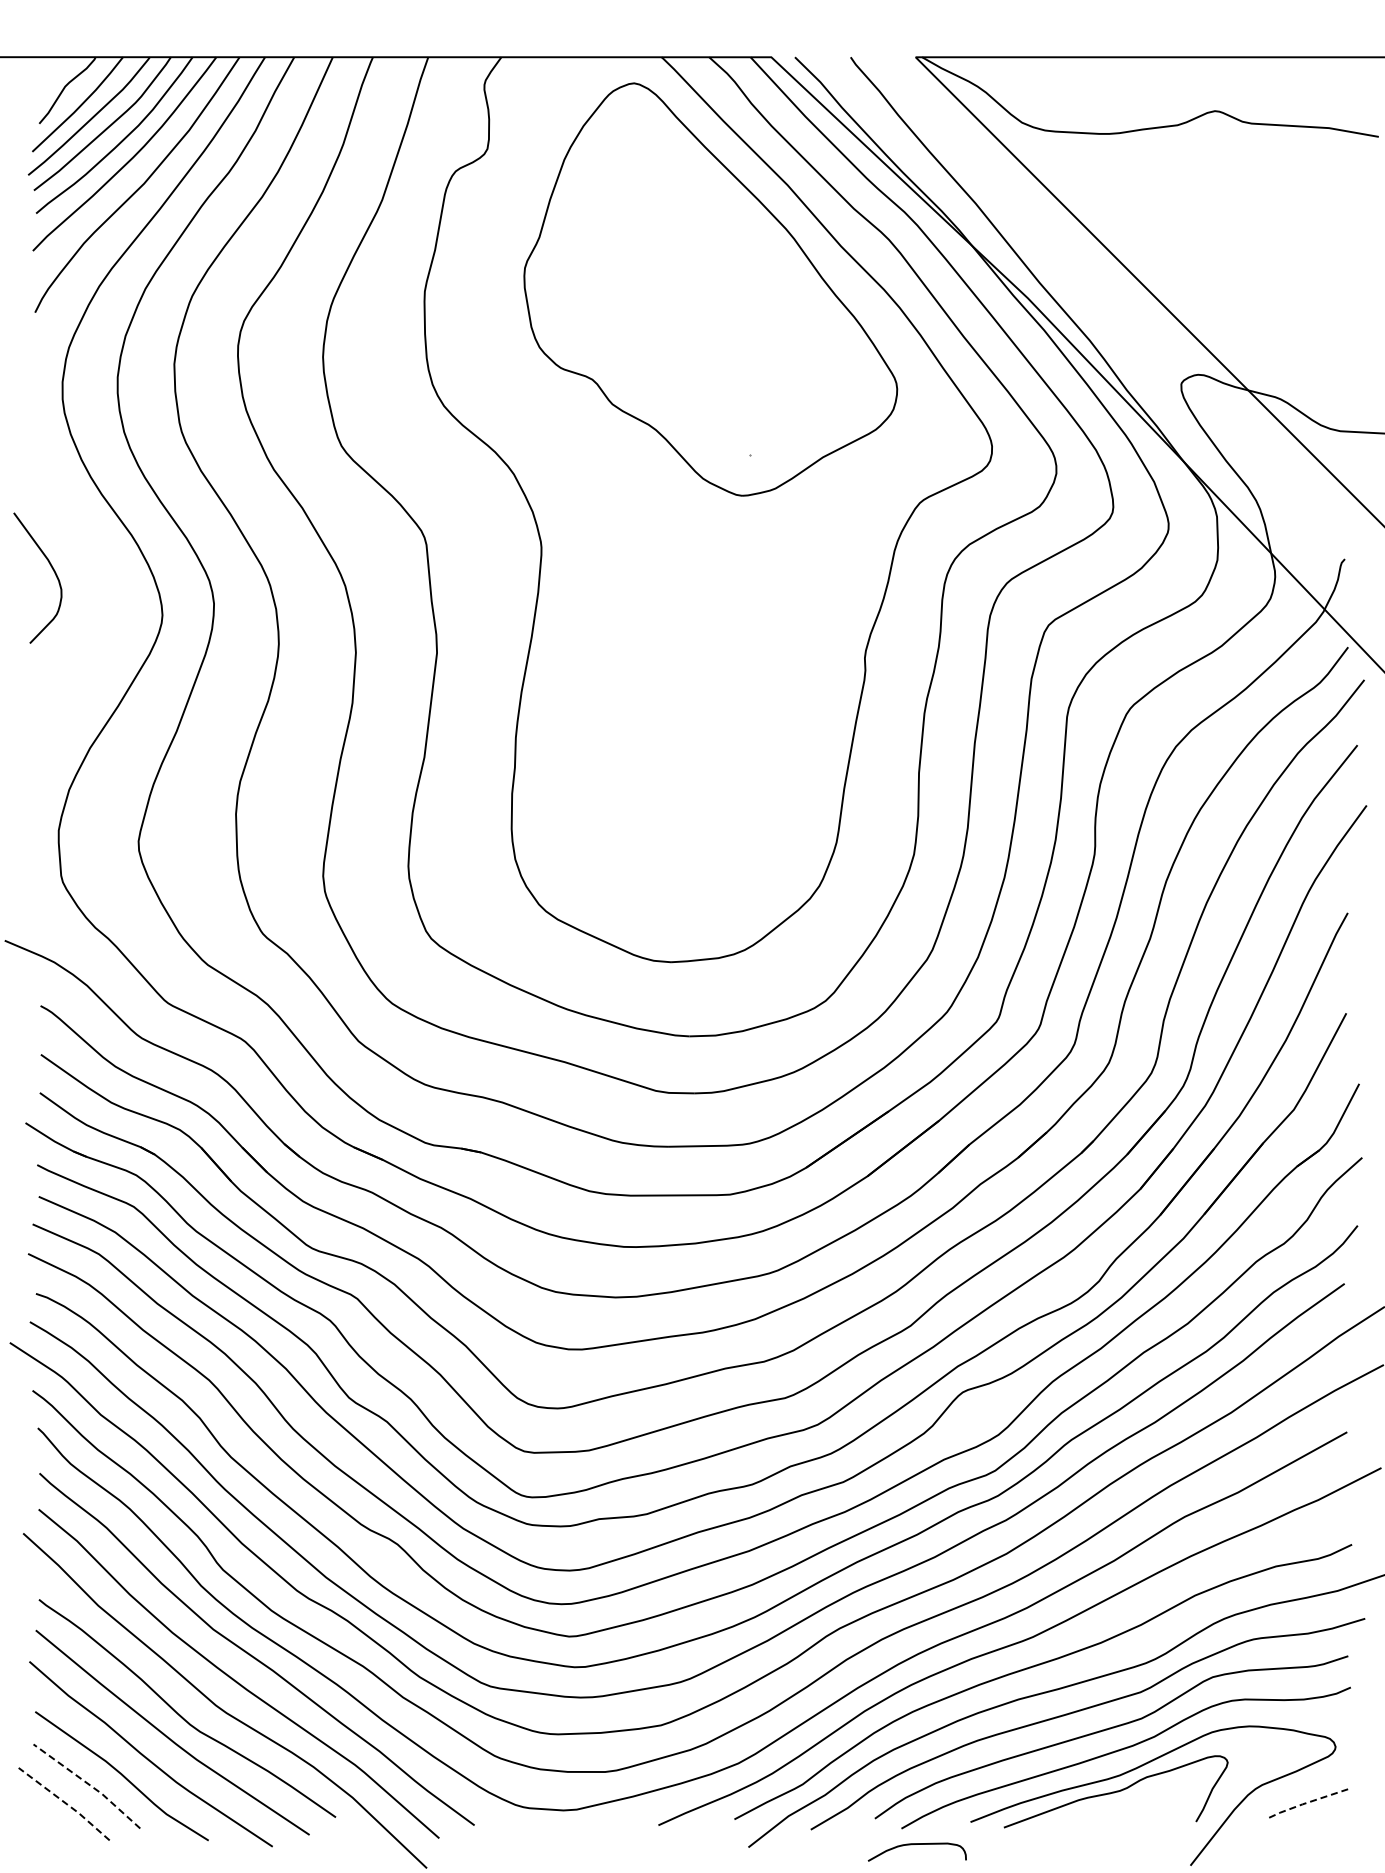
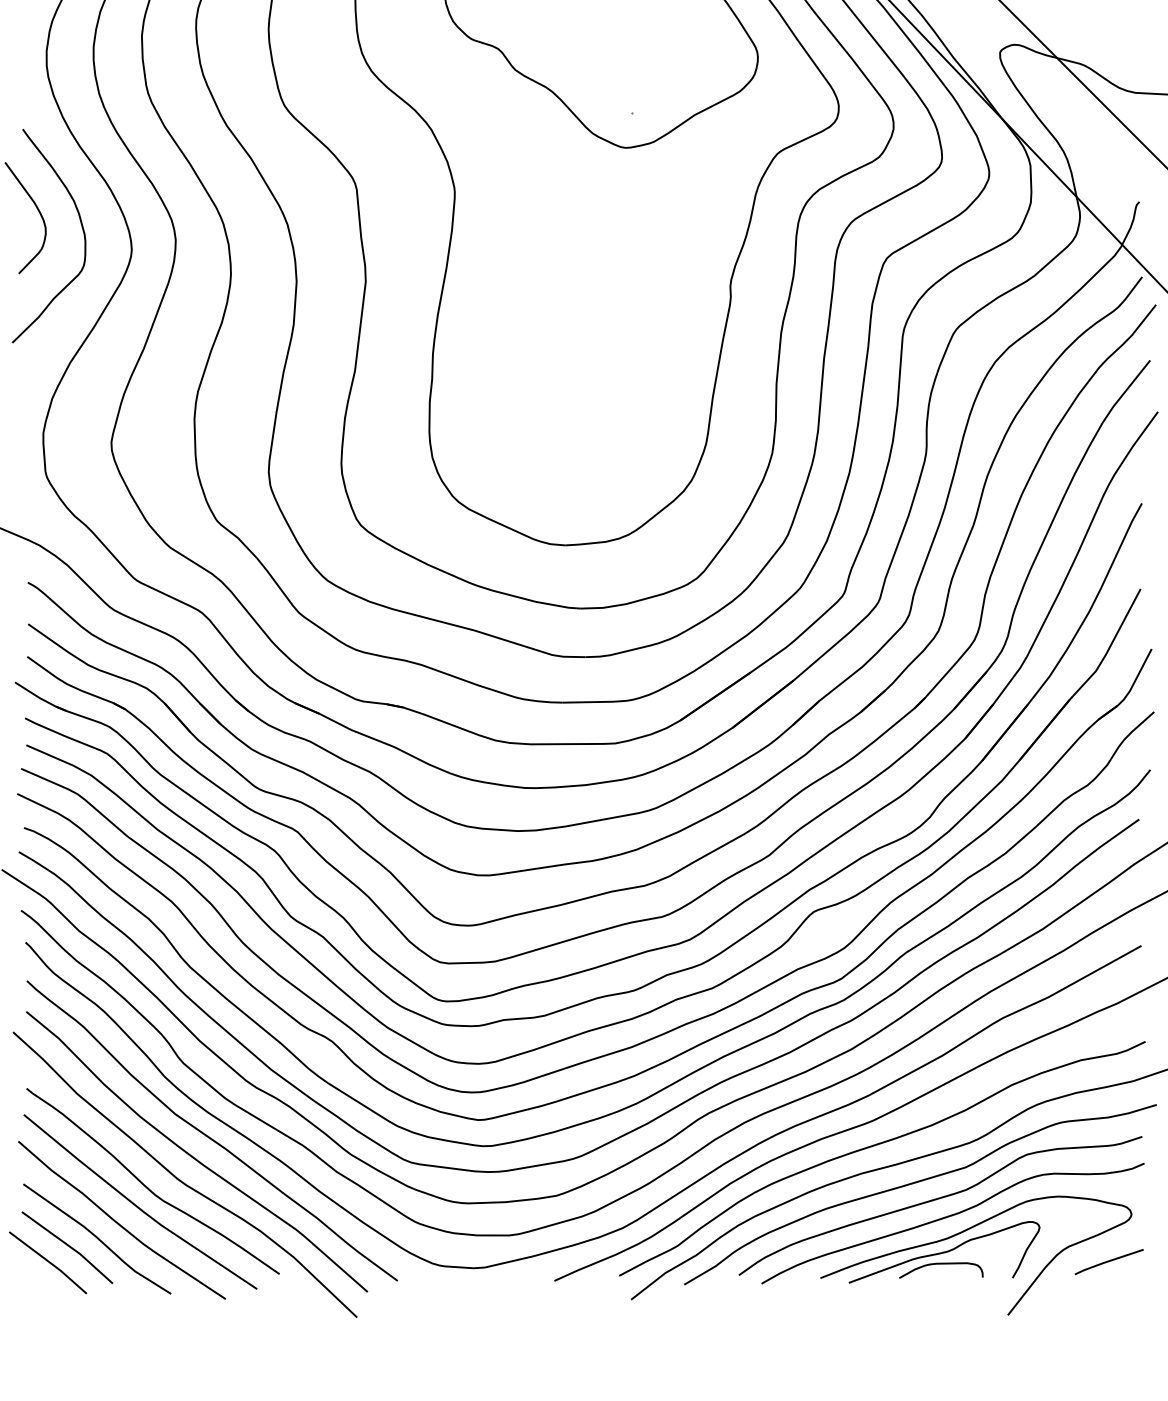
curve: (103, 588) -> (81, 226), added
line: (89, 1784) -> (69, 1246), dashed -> solid
line: (65, 1802) -> (49, 1261), dashed -> solid
line: (1308, 1802) -> (1108, 1261), dashed -> solid
curve: (916, 1844) -> (940, 1264), moved

